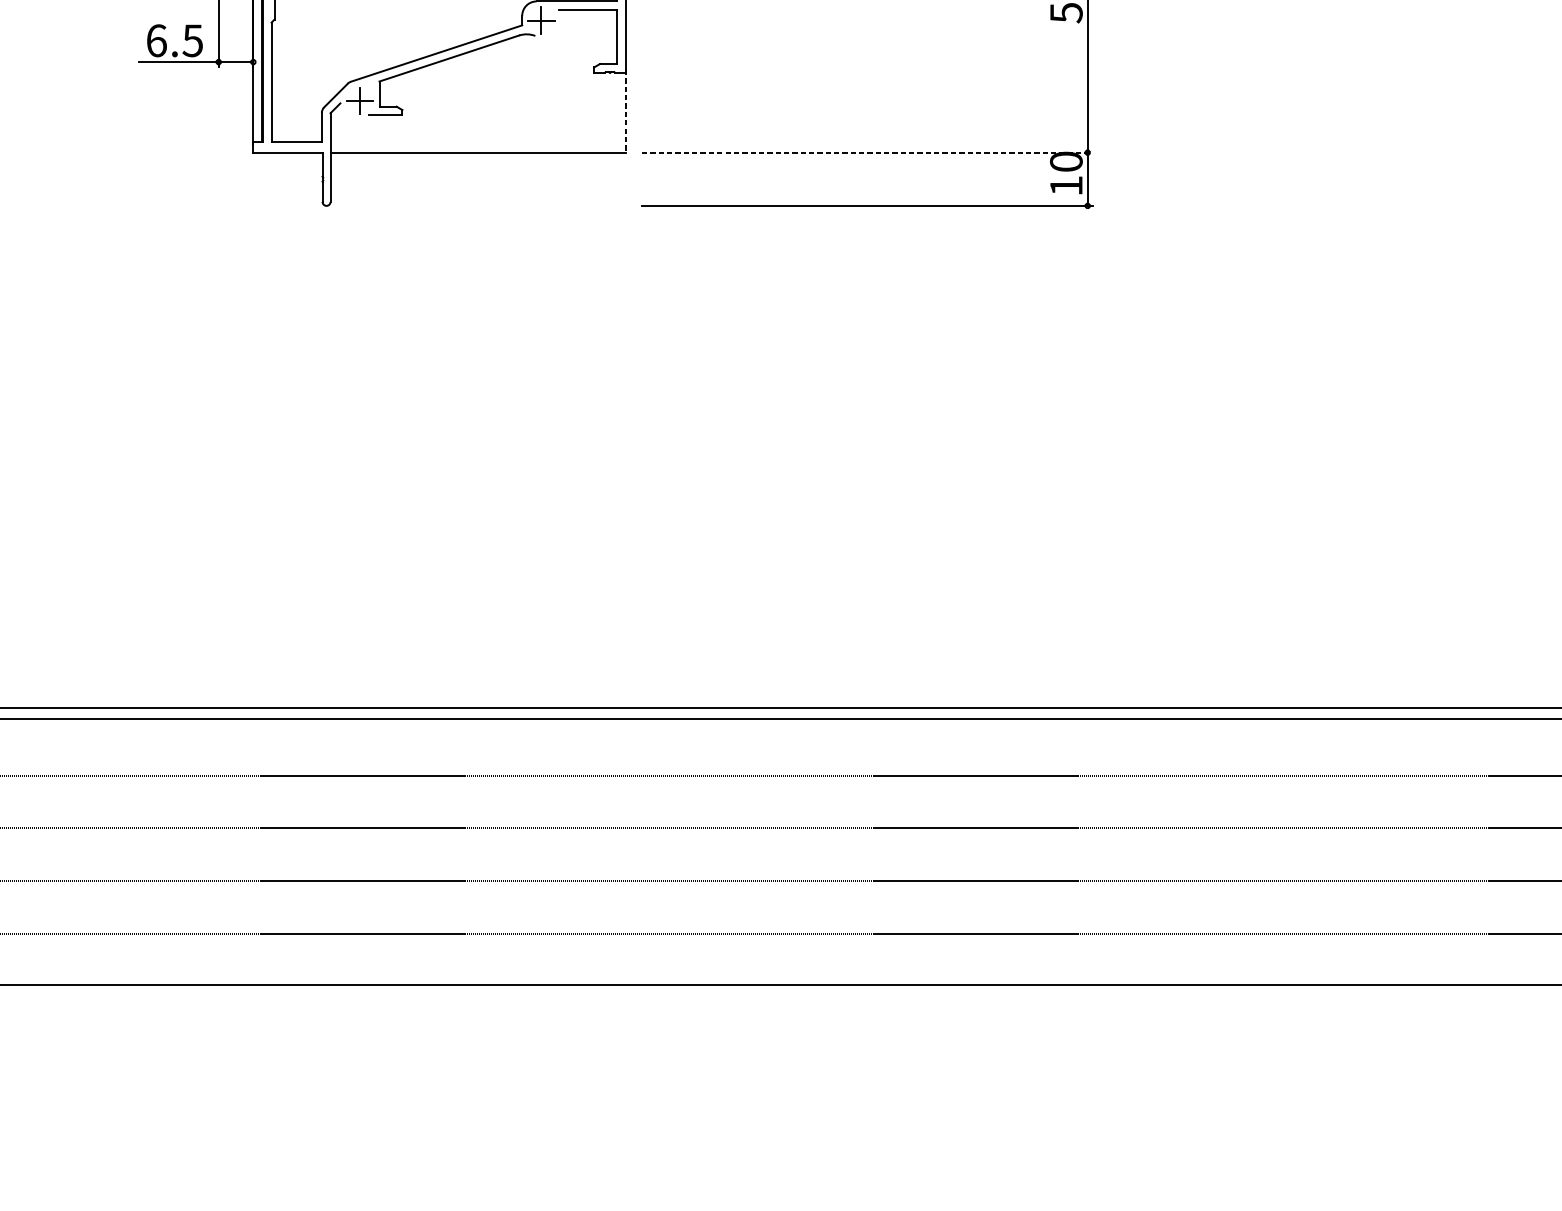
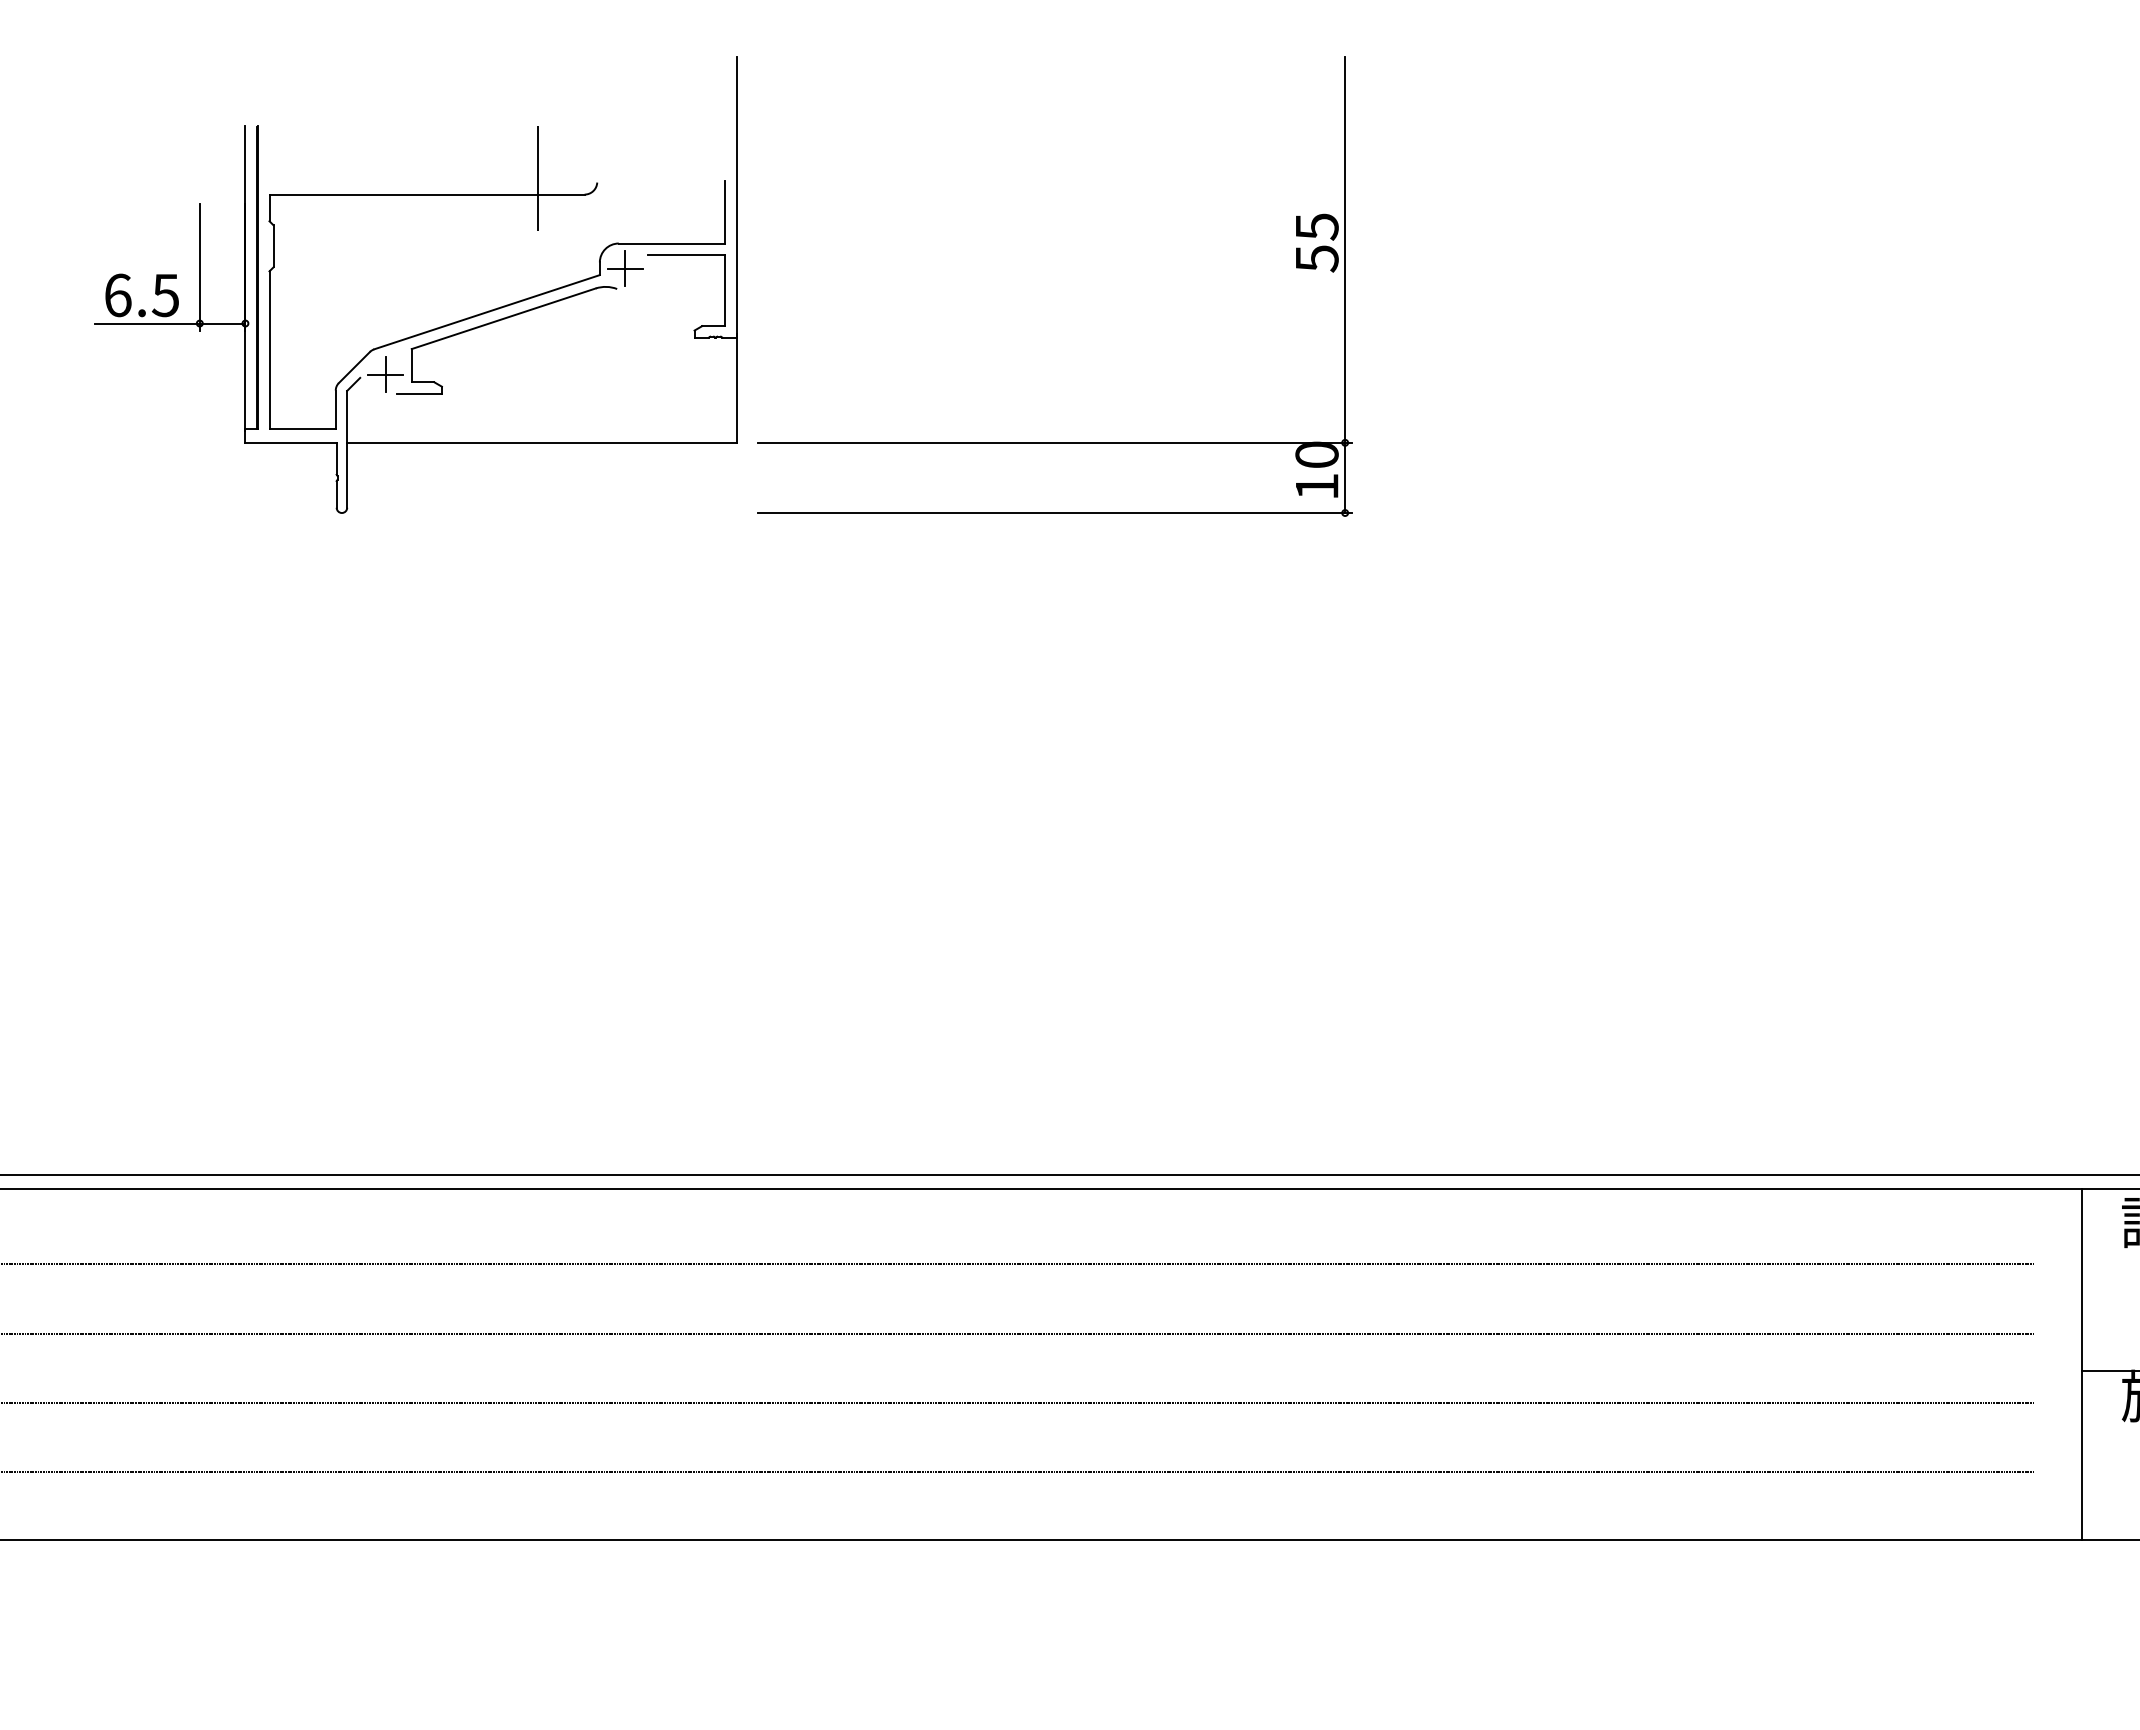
line: (625, 111) -> (736, 388), dashed -> solid
line: (867, 152) -> (1055, 442), dashed -> solid

